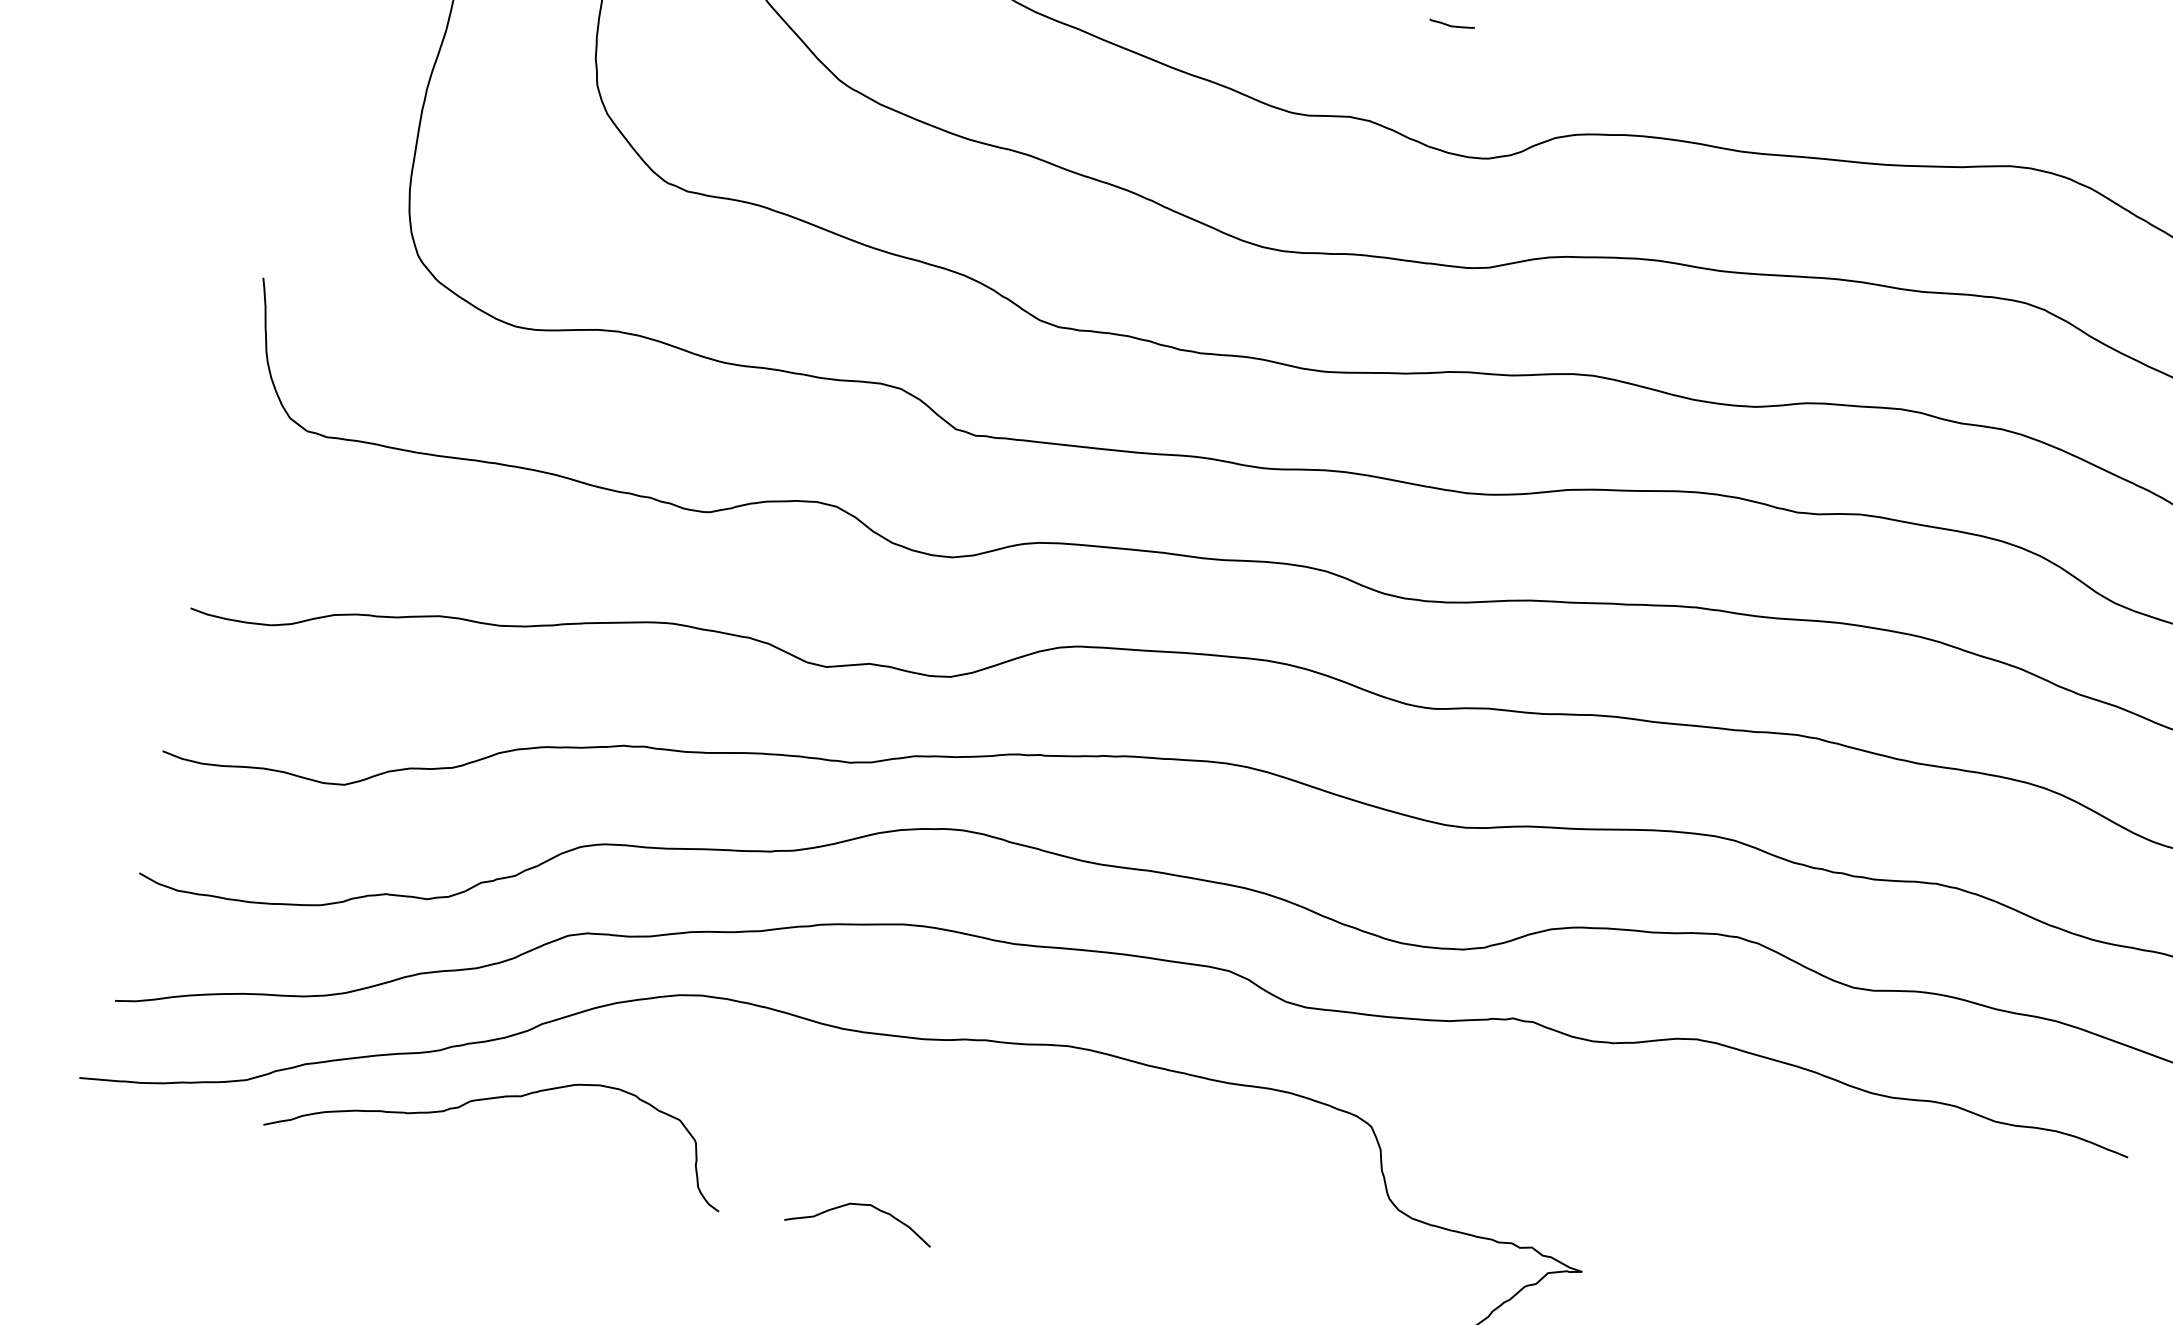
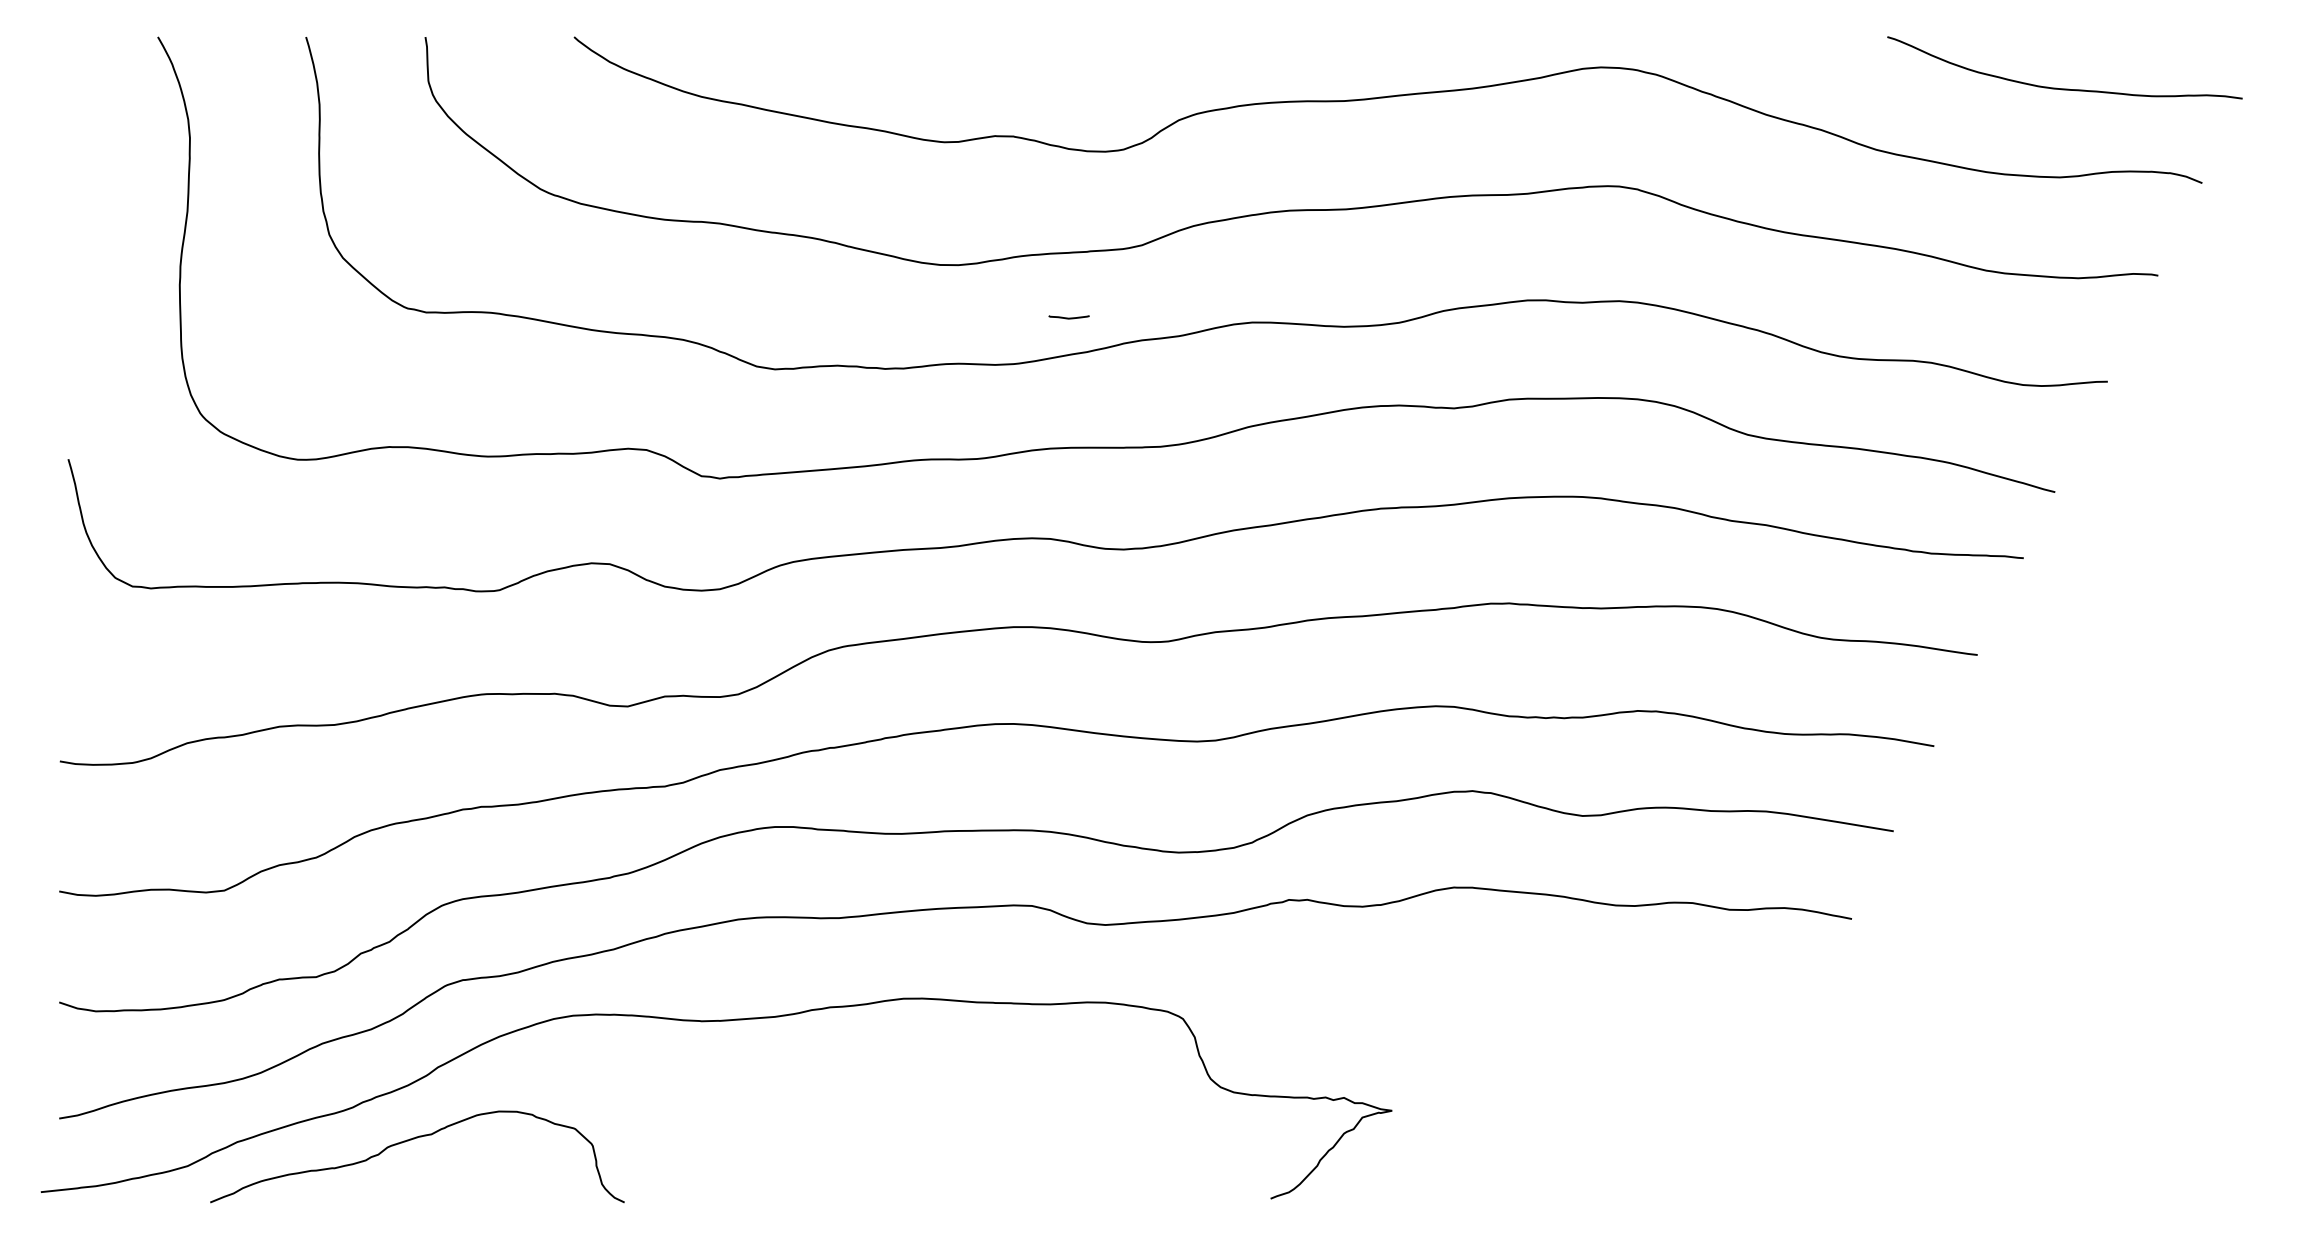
curve: (1451, 24) -> (1068, 317), moved
curve: (862, 1206) -> (749, 1173), removed

